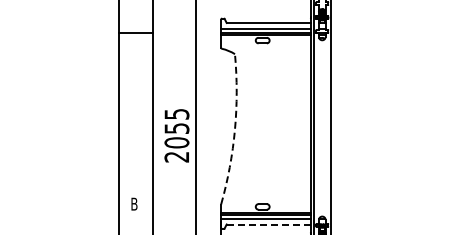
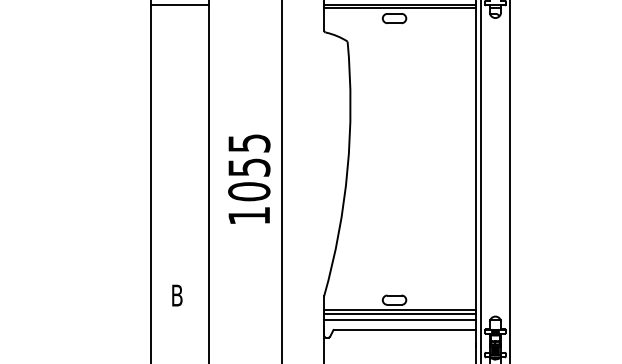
arc: (234, 129) -> (346, 169), dashed -> solid
text: (176, 157) -> (248, 216), 2055 -> 1055
line: (269, 224) -> (406, 330), dashed -> solid

